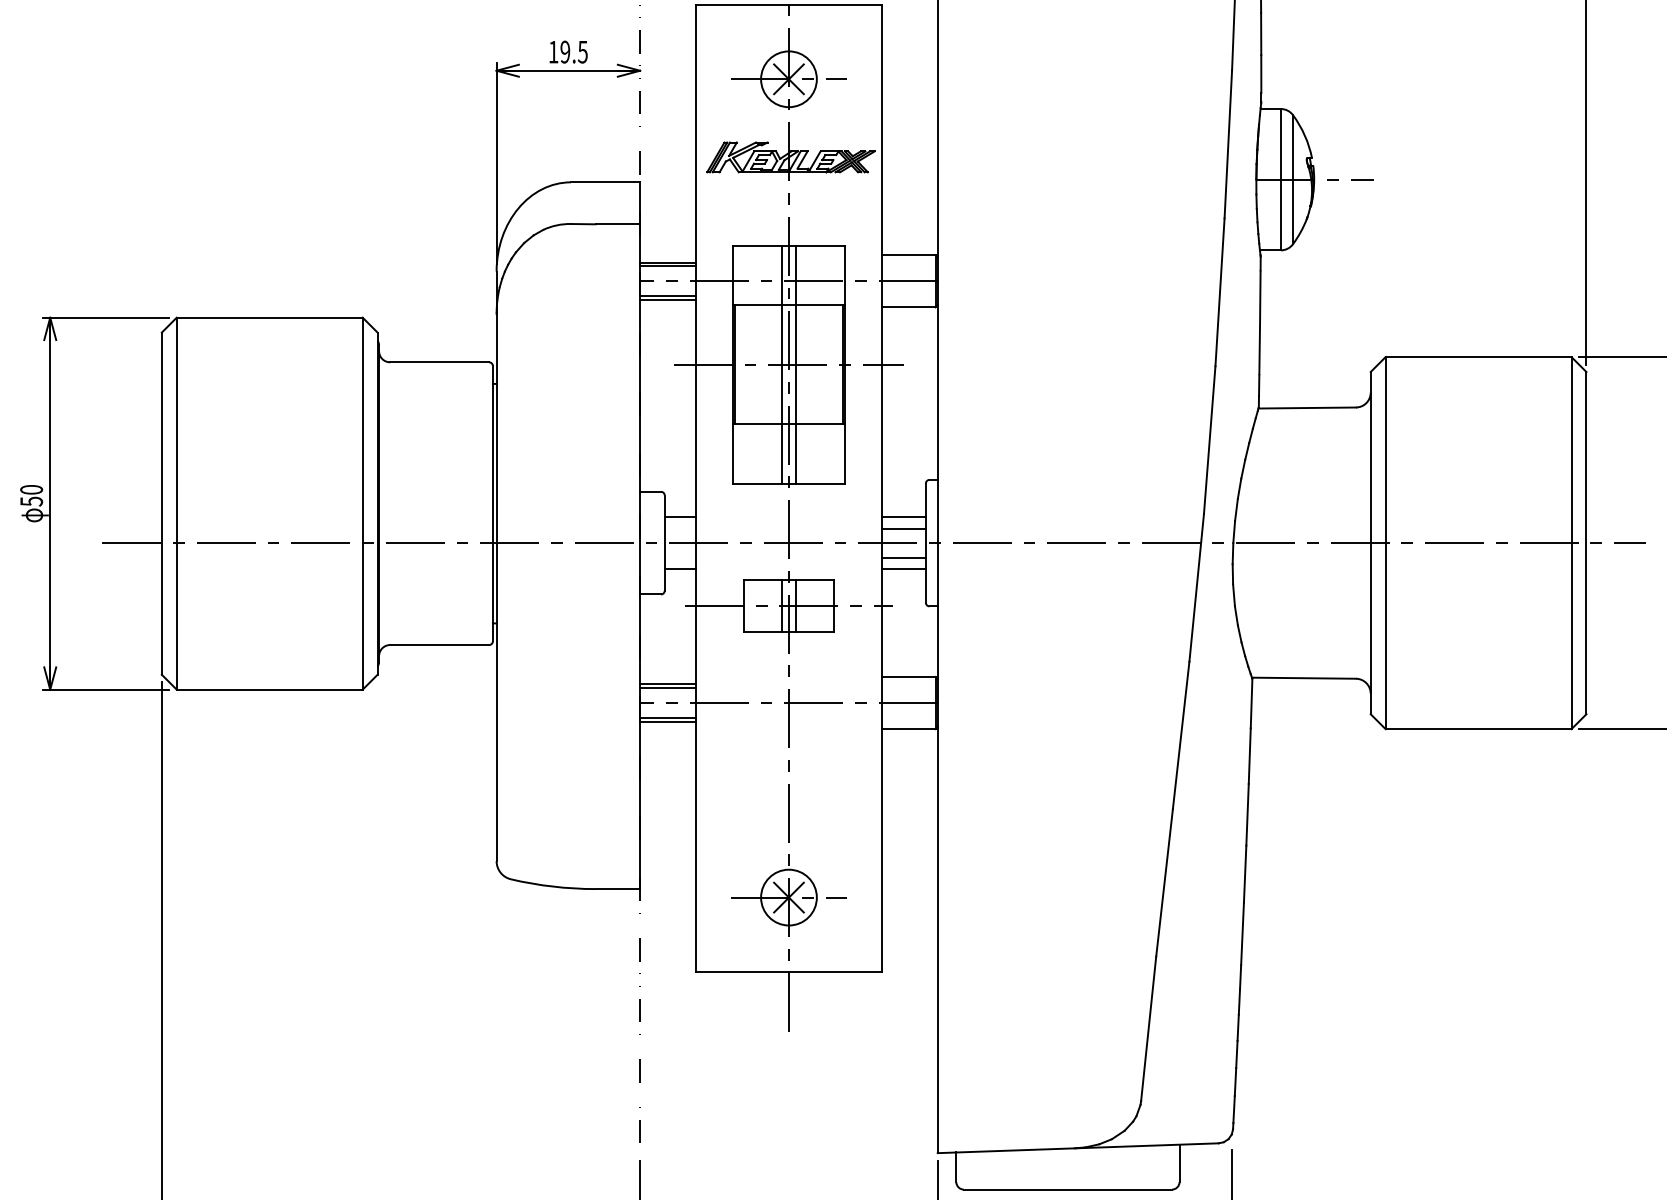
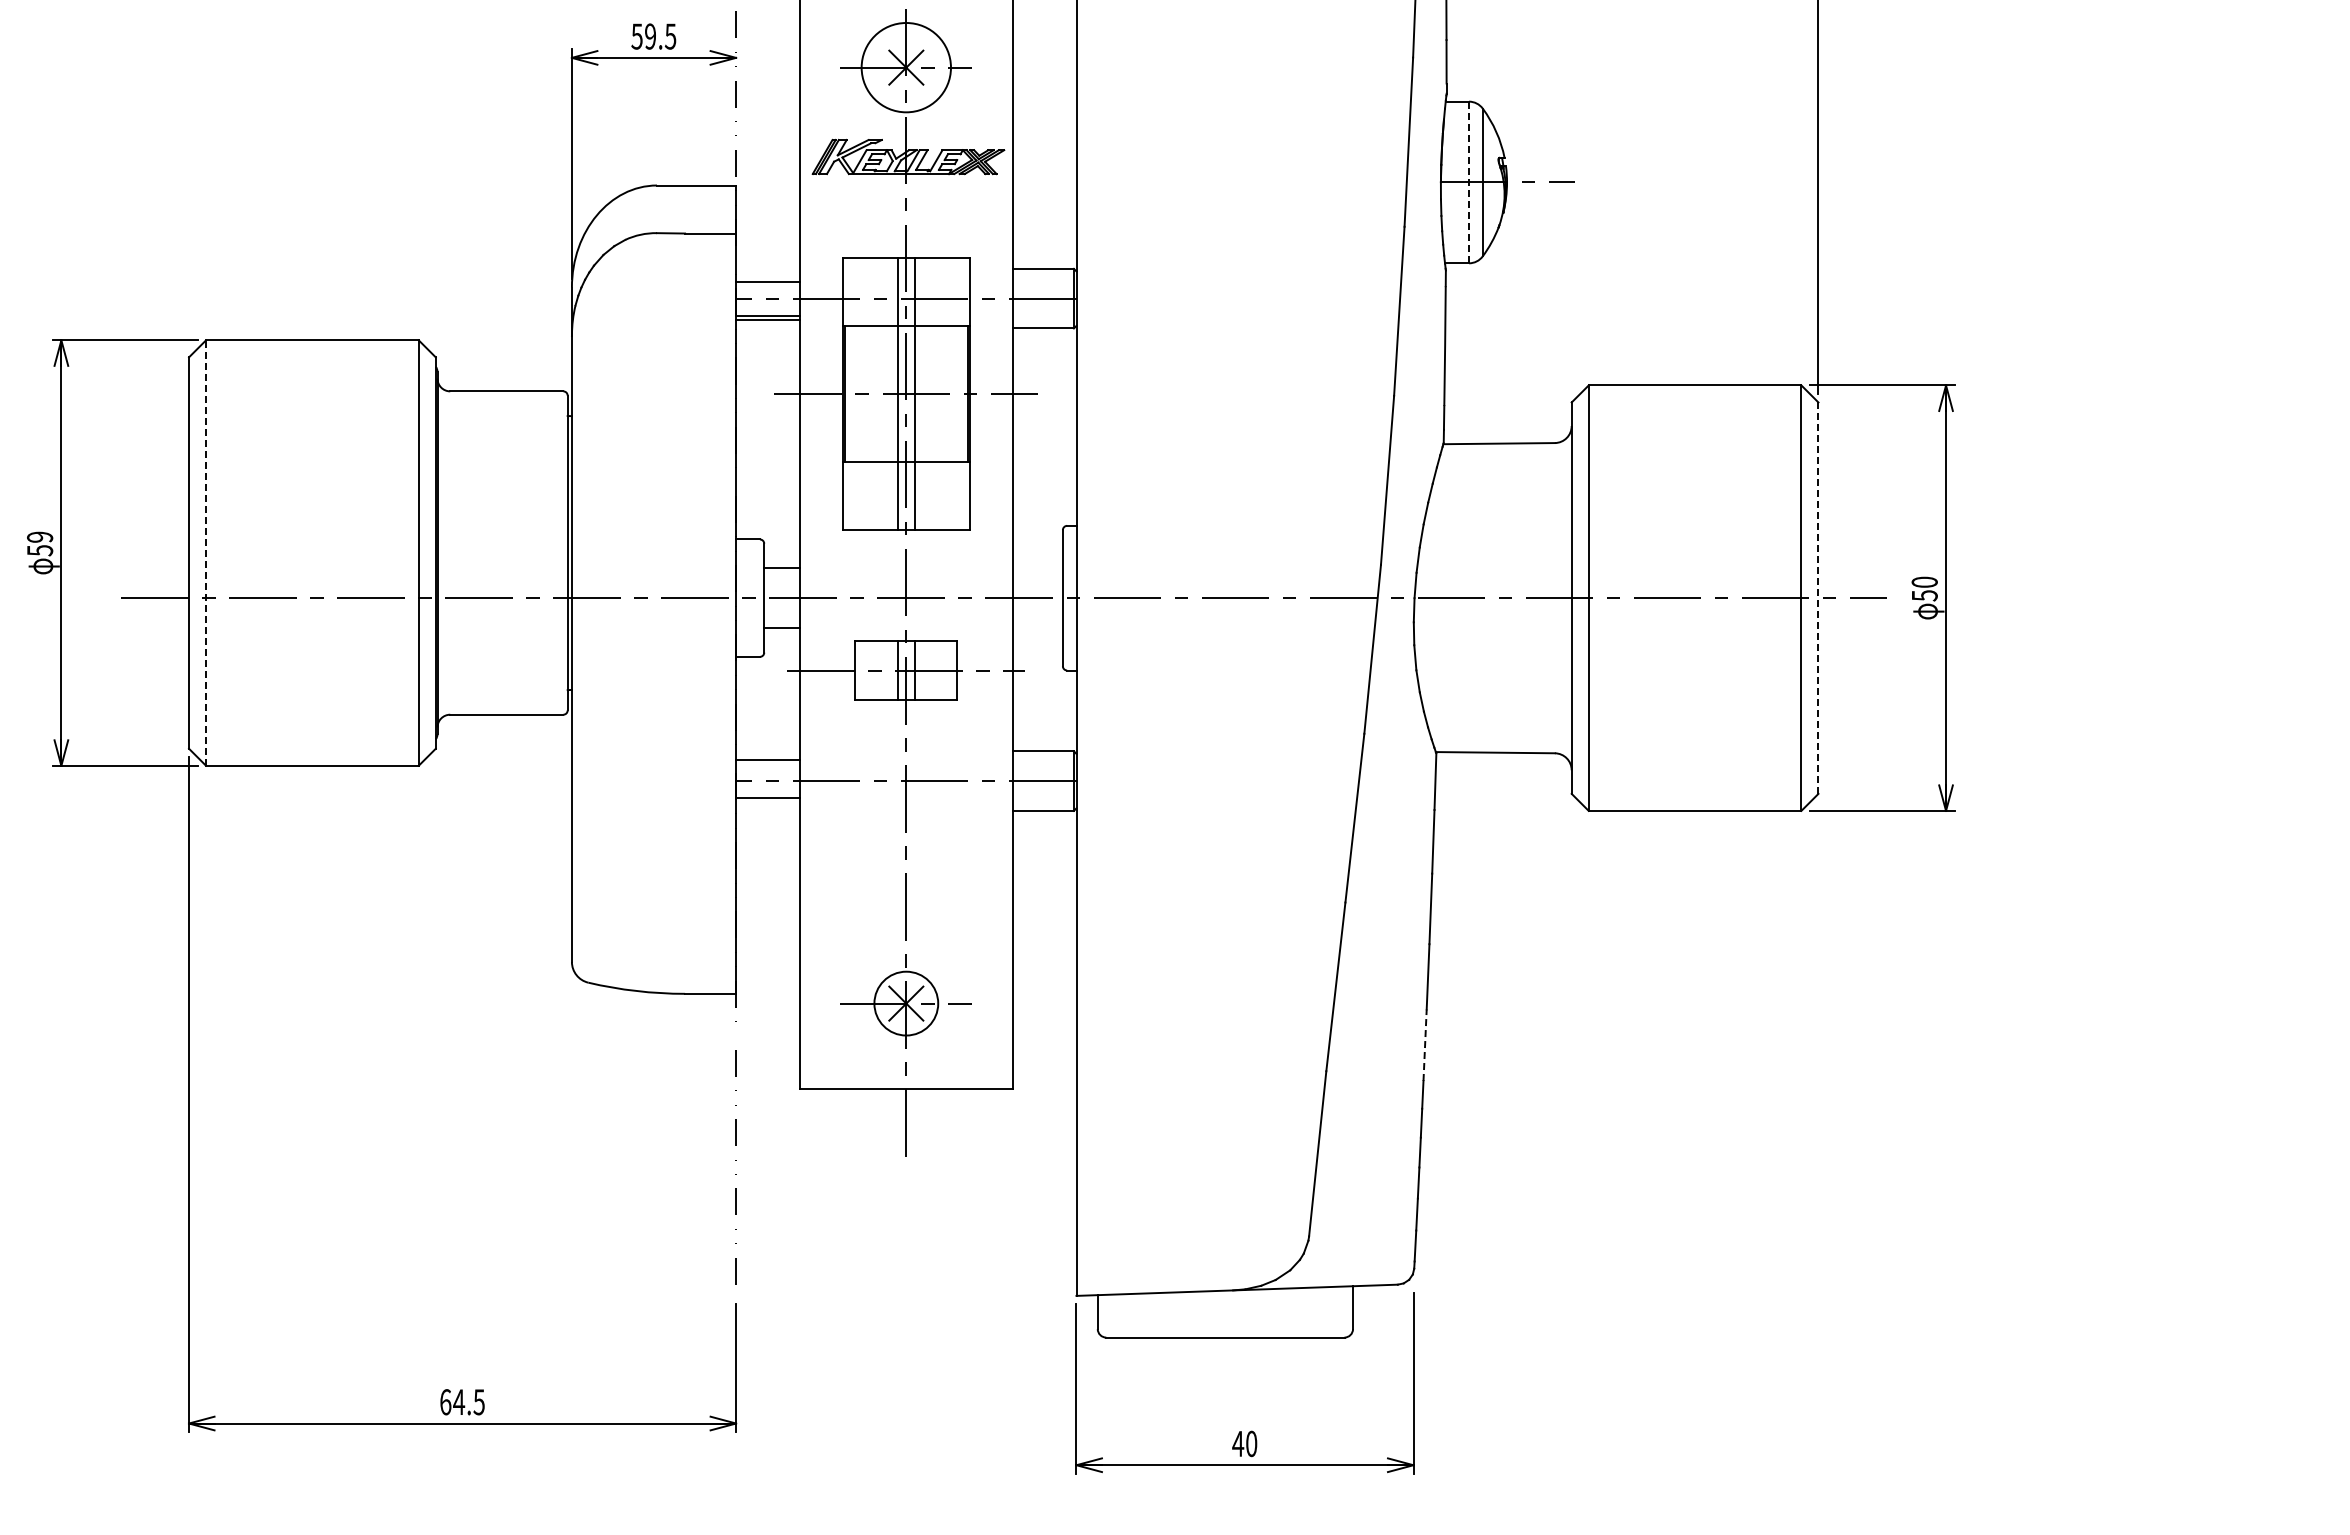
text: (553, 52) -> (636, 36), 19.5 -> 59.5
circle: (789, 79) -> (906, 67), size x1.4
line: (1281, 179) -> (1469, 182), solid -> dashed
line: (667, 262) -> (767, 277), removed
text: (31, 489) -> (40, 536), 50 -> 59
line: (177, 504) -> (206, 553), solid -> dashed
line: (903, 517) -> (1037, 568), removed
line: (903, 528) -> (1037, 581), removed
line: (1586, 543) -> (1818, 598), solid -> dashed
line: (903, 557) -> (1037, 614), removed
line: (903, 568) -> (1037, 627), removed
line: (667, 688) -> (767, 764), removed
line: (667, 721) -> (767, 802), removed
line: (1242, 934) -> (1425, 1045), solid -> dashed

